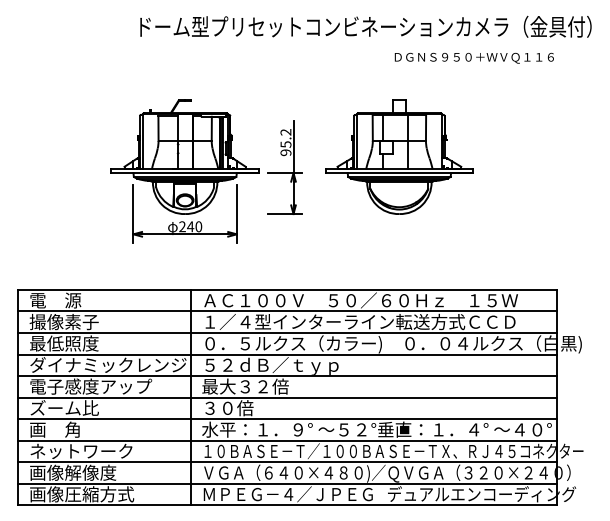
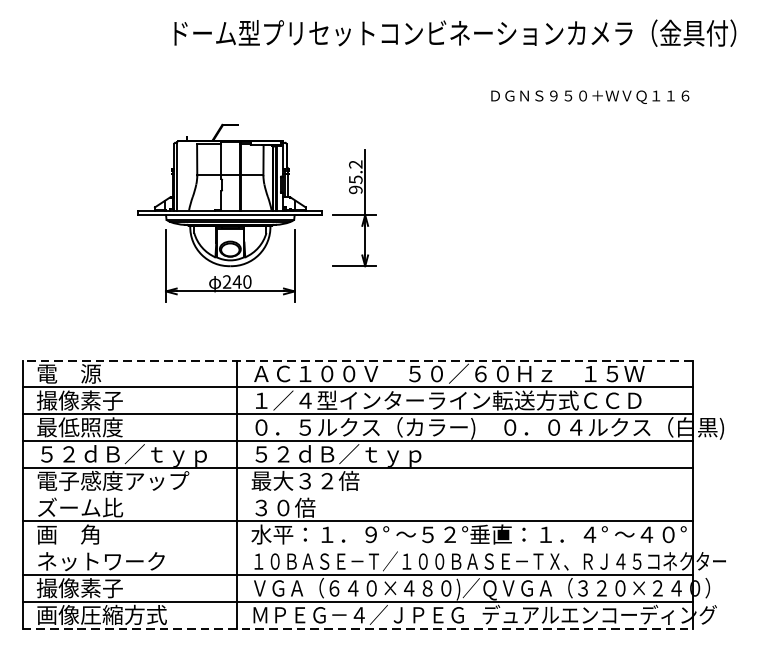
text: (473, 57) -> (589, 96), moved
part: (399, 156) -> (497, 194), removed
line: (287, 289) -> (357, 360), solid -> dashed
text: (108, 365) -> (134, 454), ダイナミックレンジ -> ５２ｄＢ／ｔｙｐ
line: (287, 397) -> (357, 494), removed
line: (287, 440) -> (357, 547), removed
text: (72, 472) -> (90, 587), 画像解像度 -> 撮像素子
line: (288, 505) -> (358, 628), solid -> dashed

